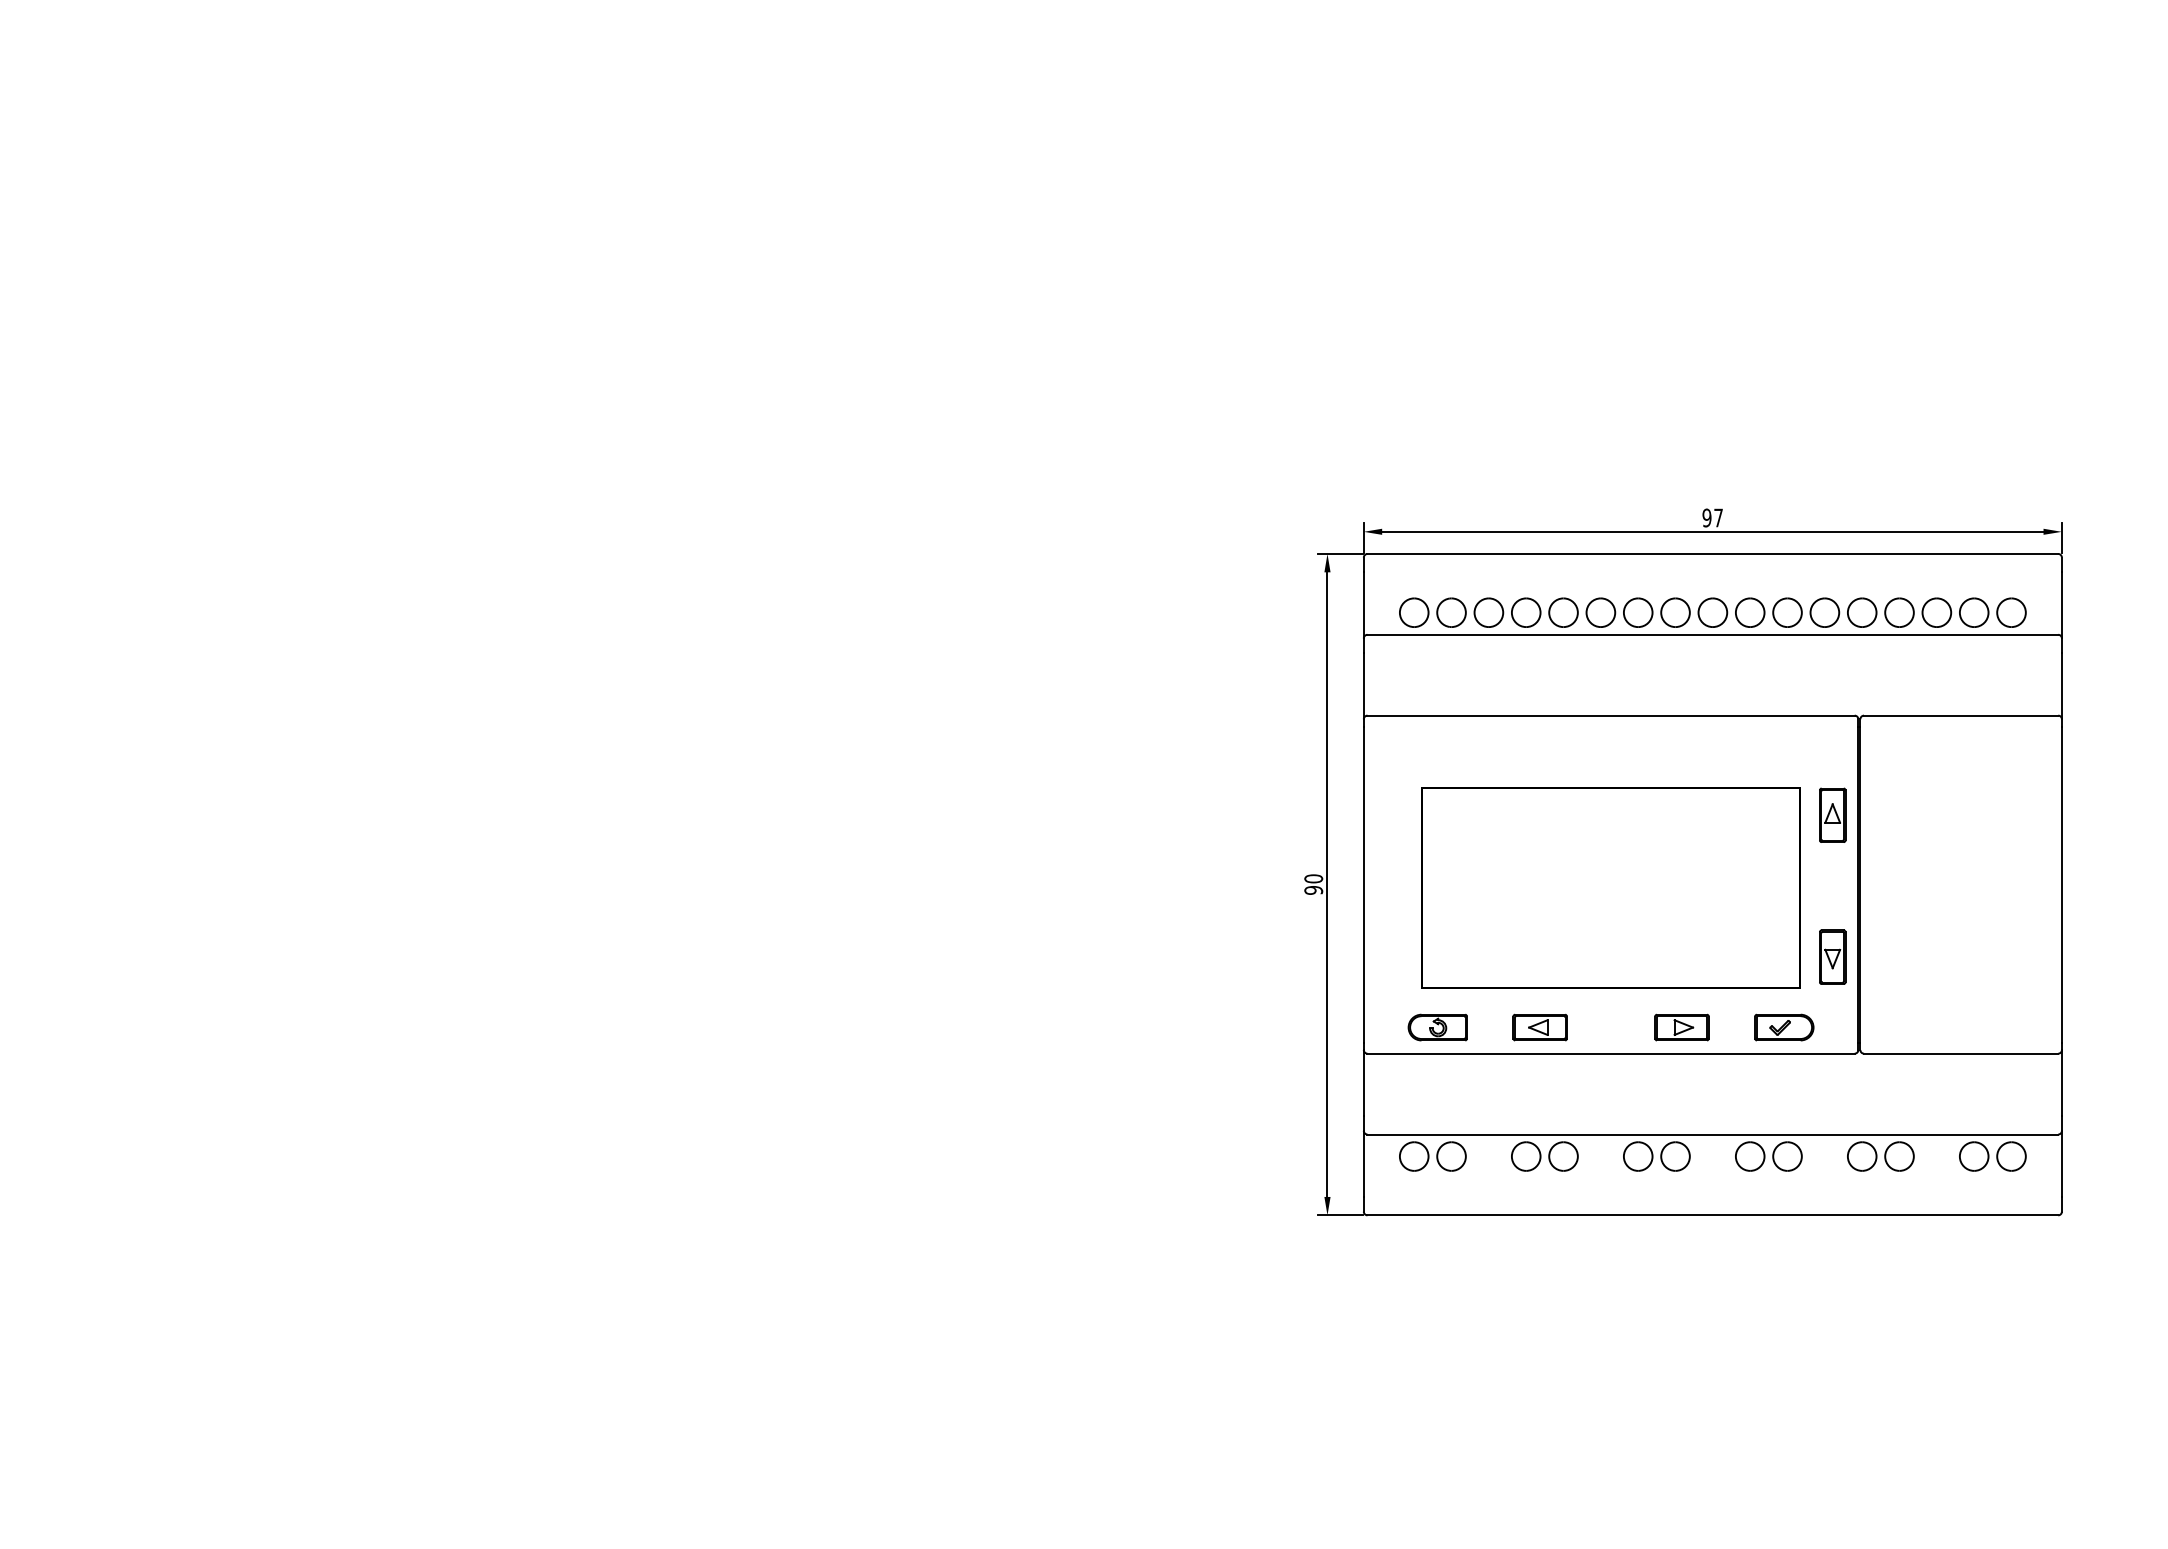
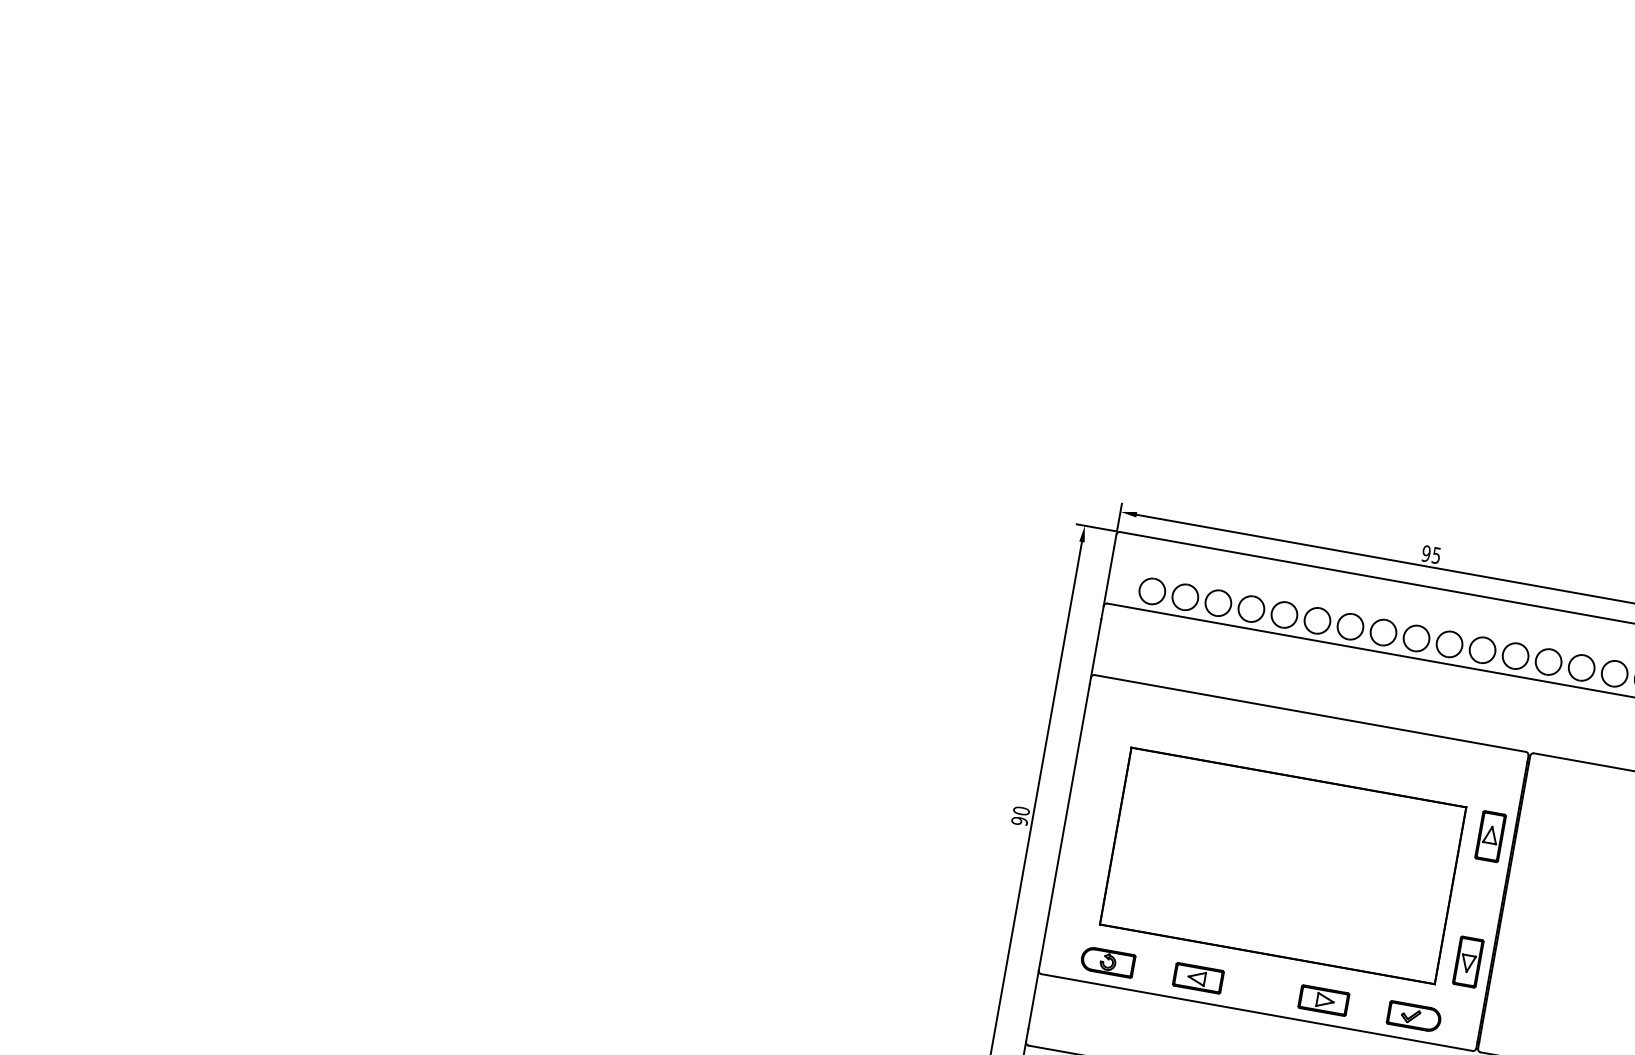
text: (1718, 517) -> (1436, 555), 97 -> 95

